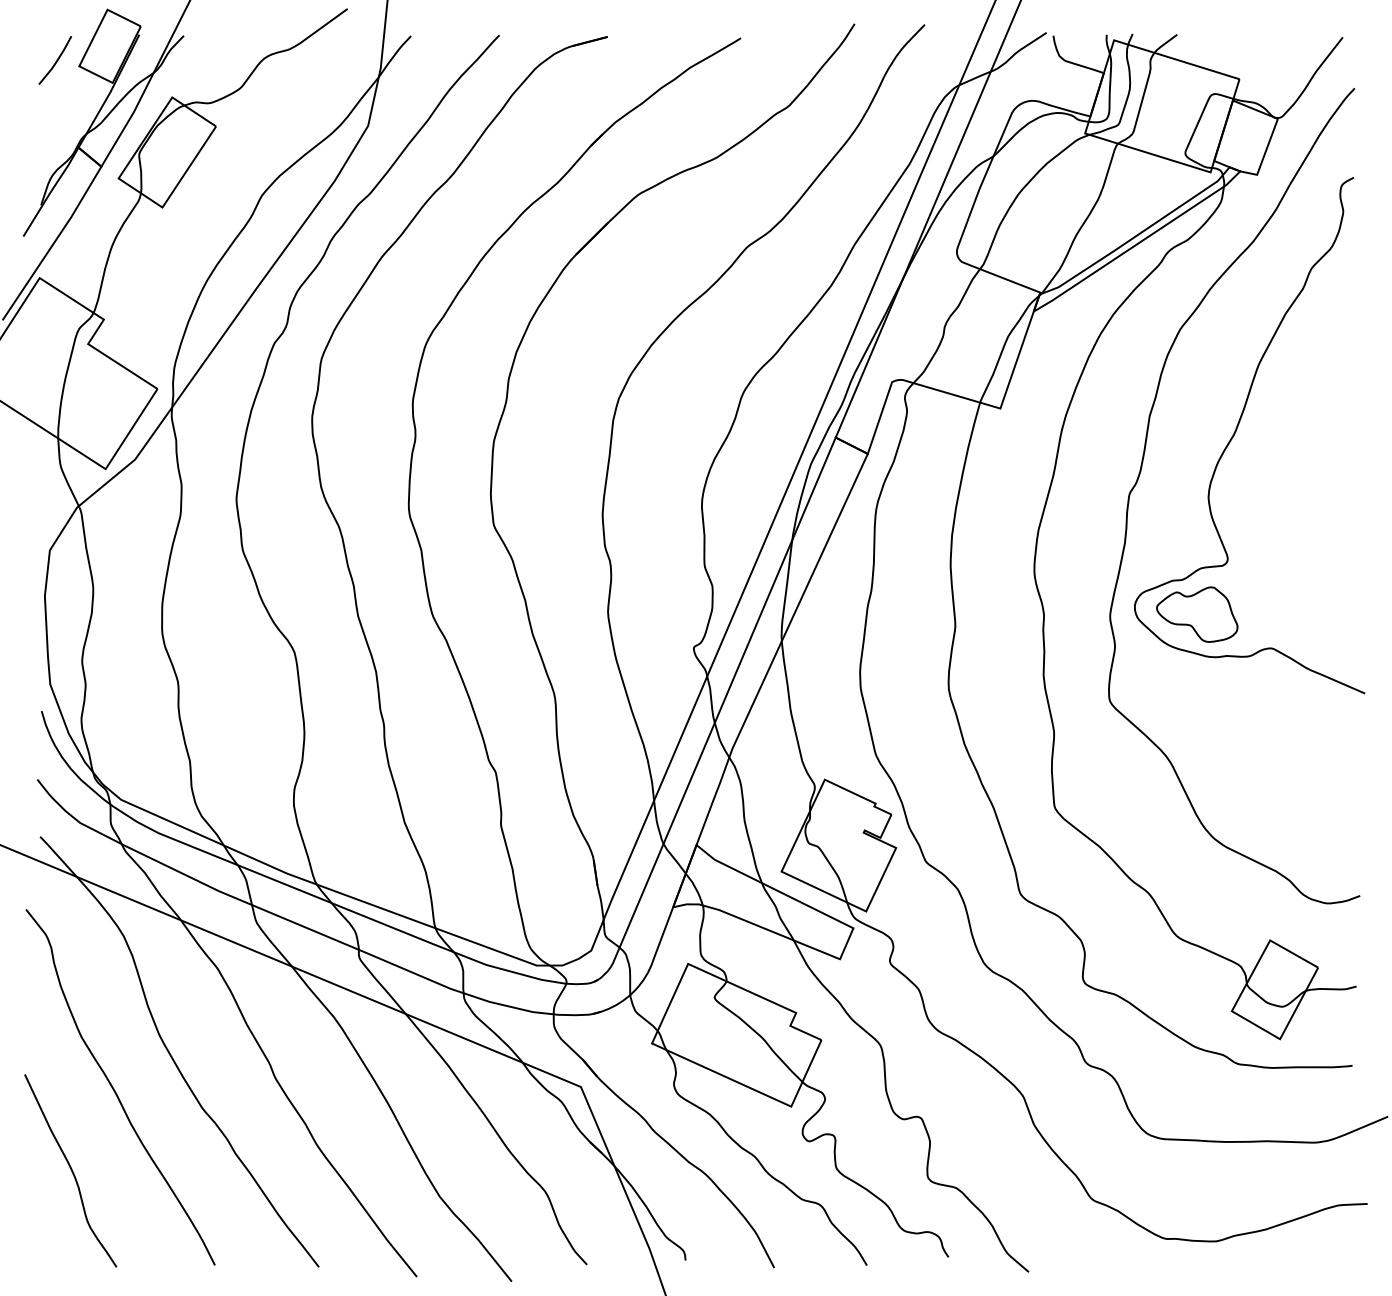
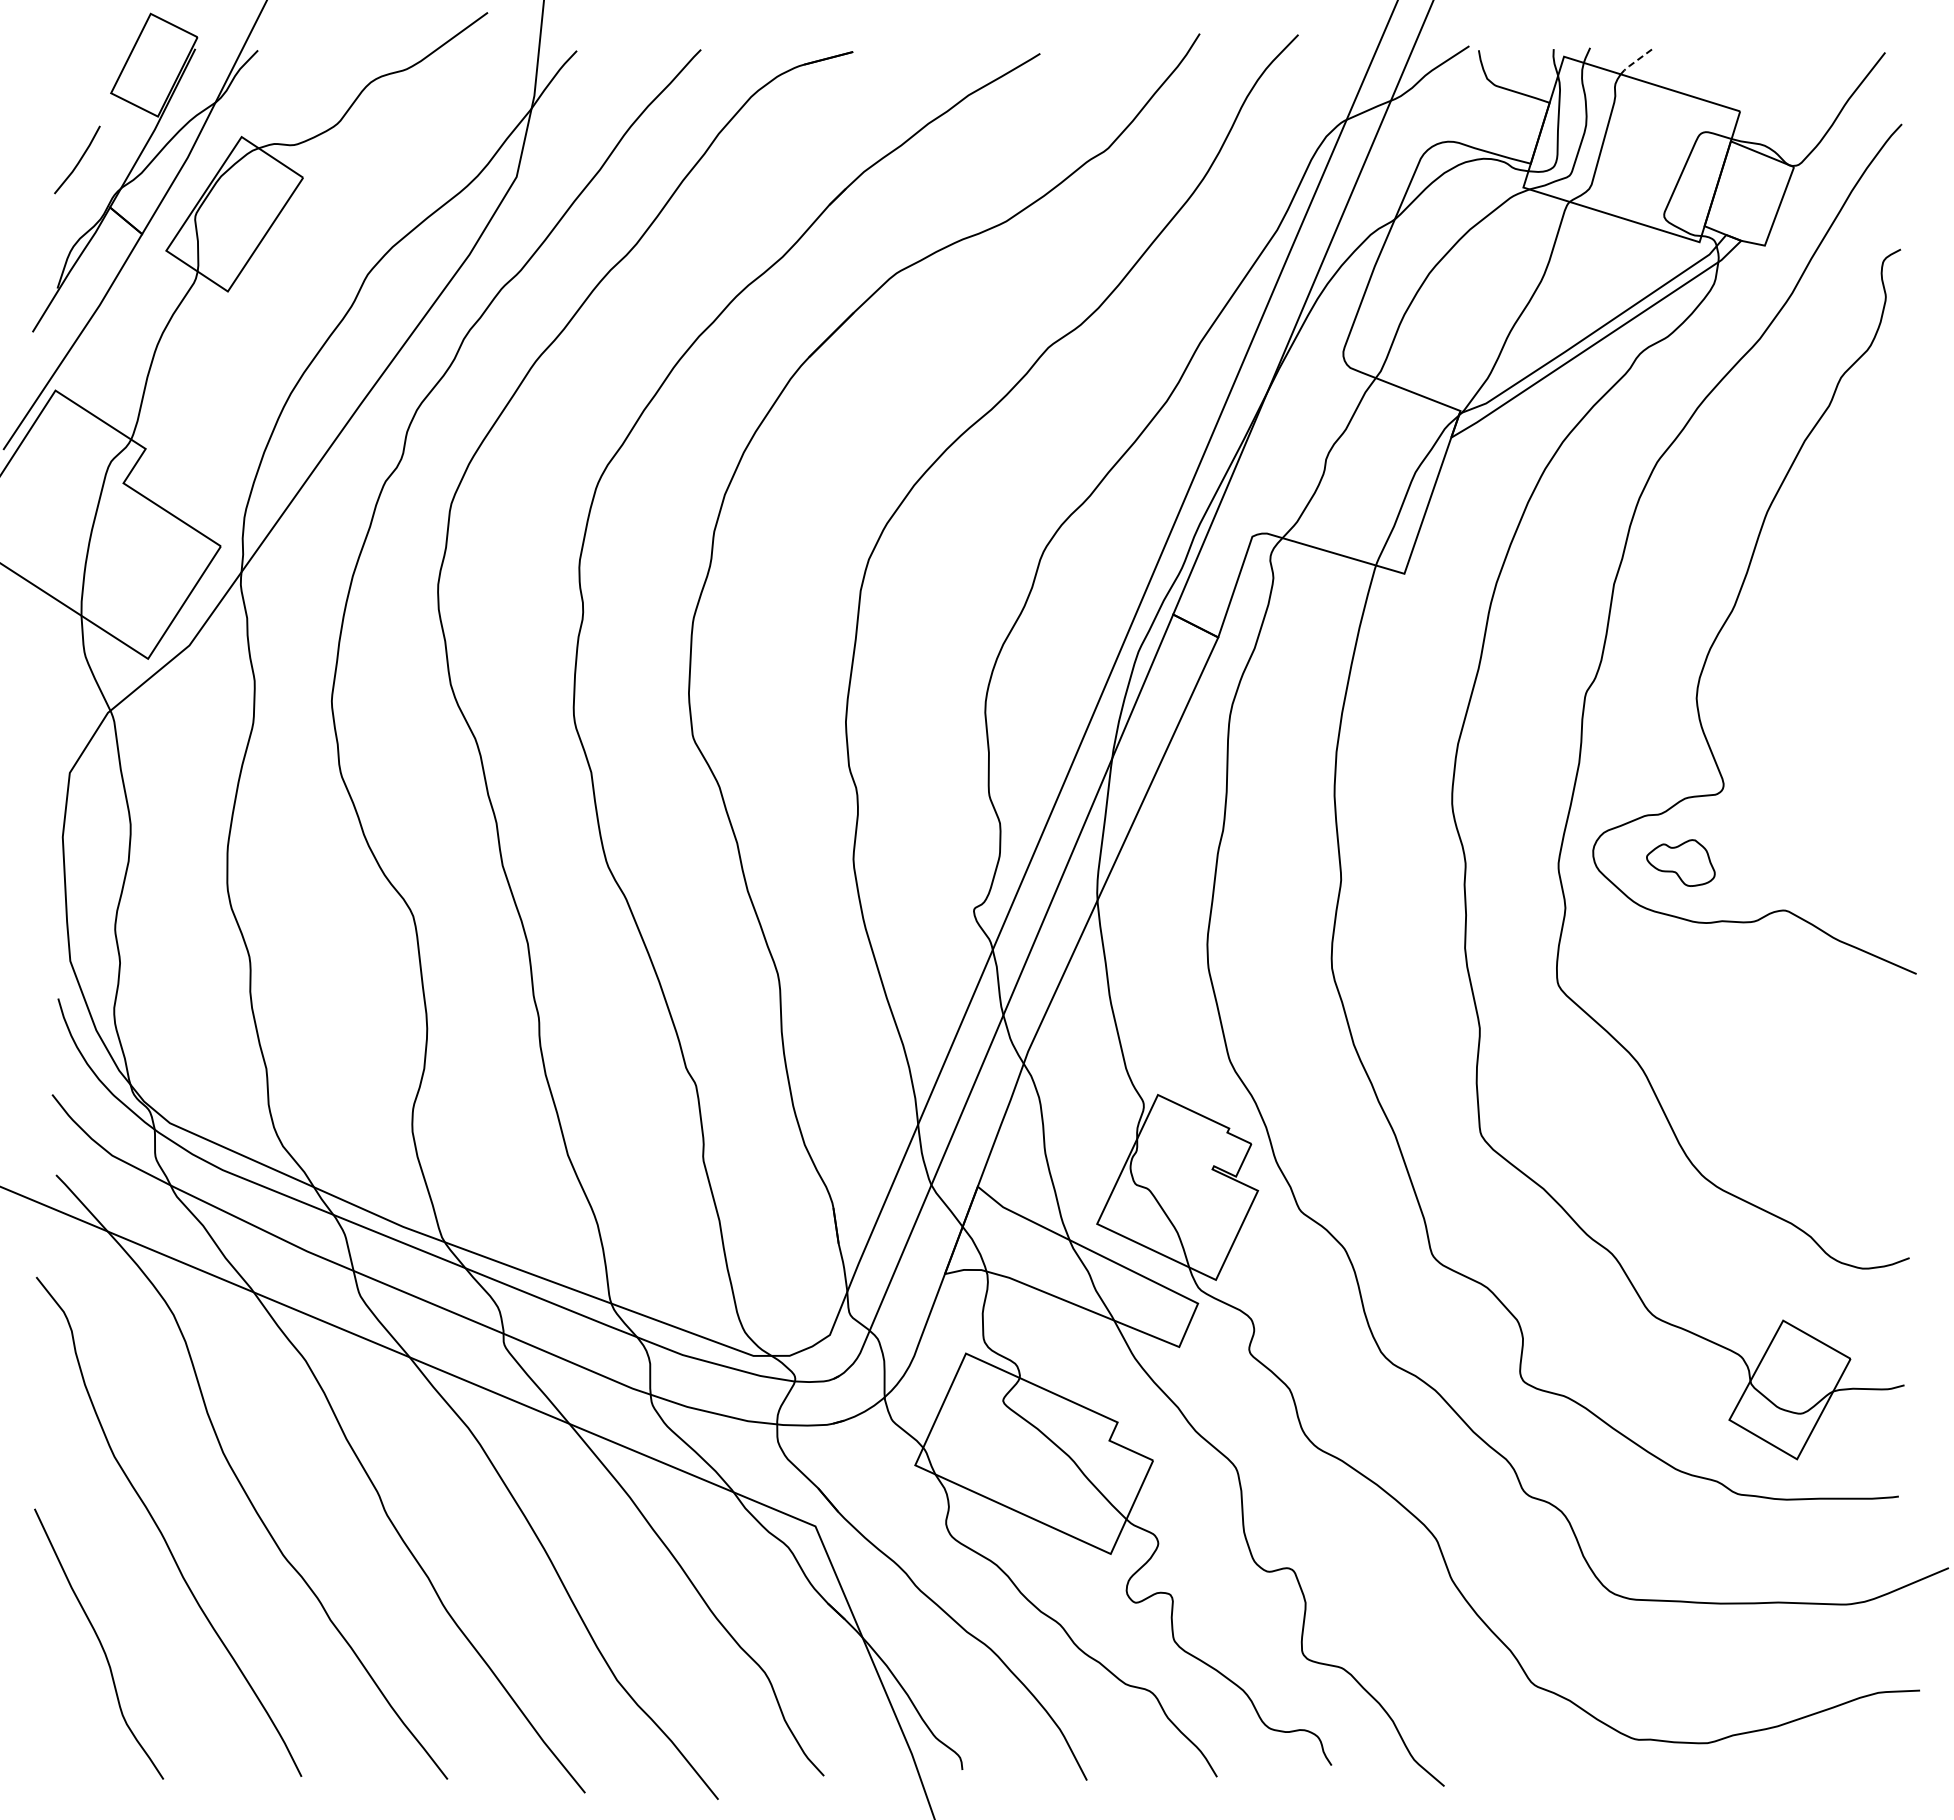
line: (1164, 43) -> (1635, 61), solid -> dashed
line: (56, 60) -> (79, 159), moved
part: (1197, 614) -> (1680, 862), size x0.6

